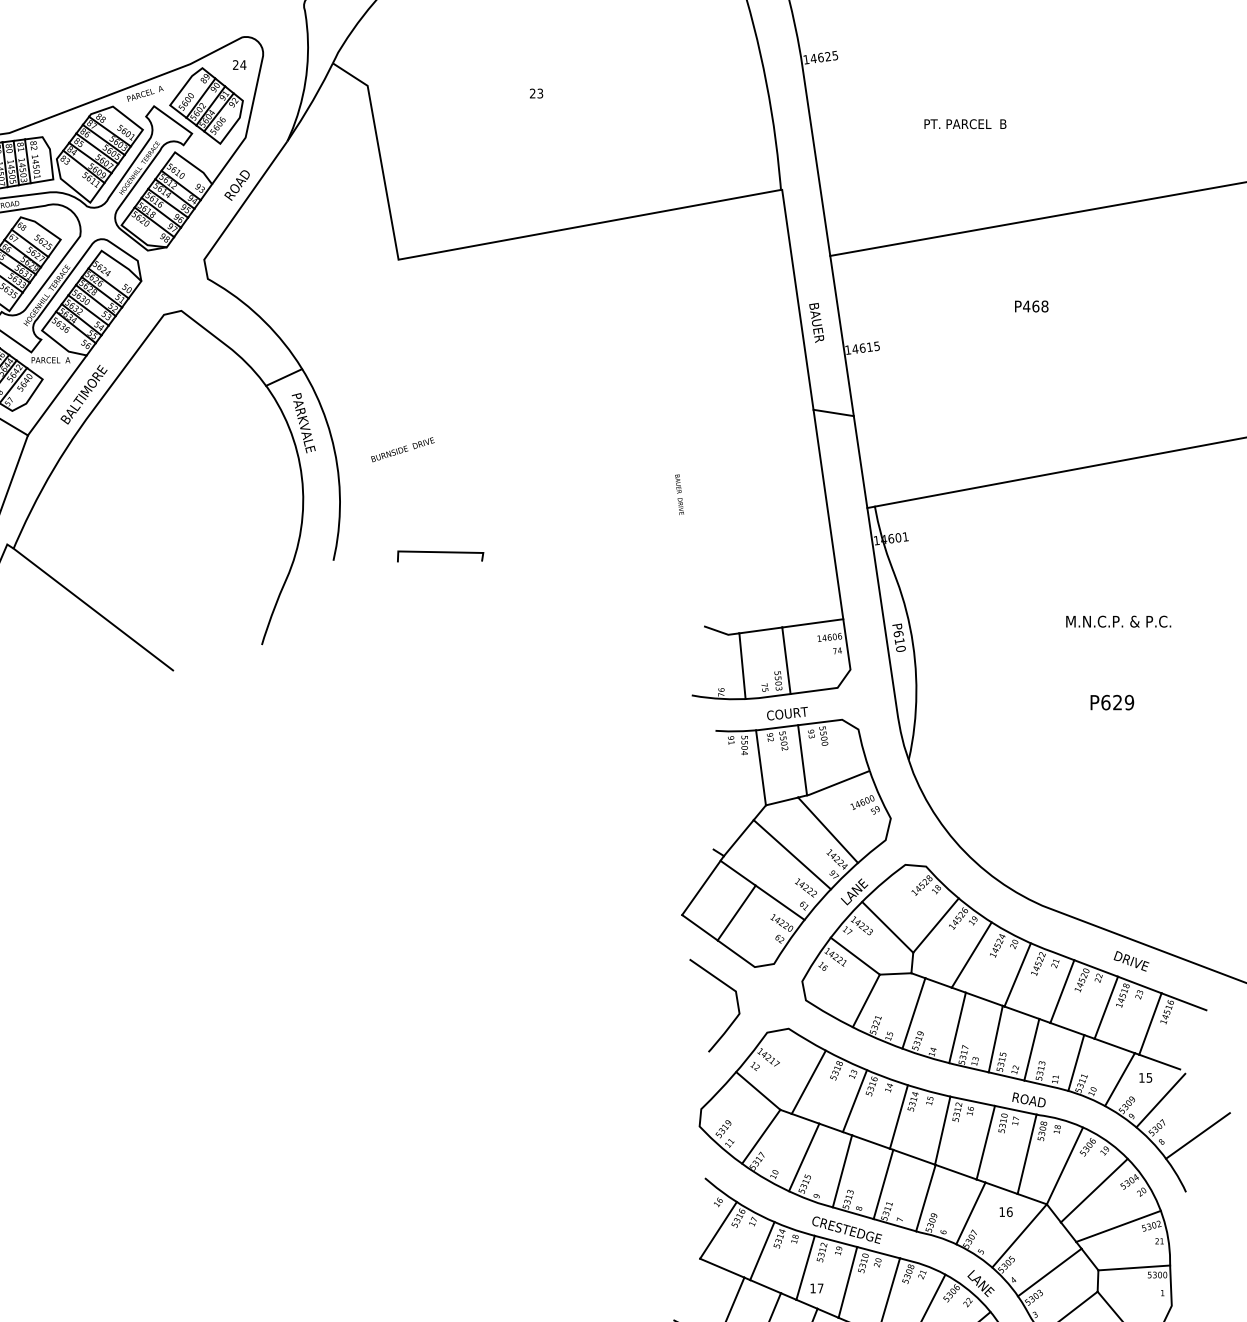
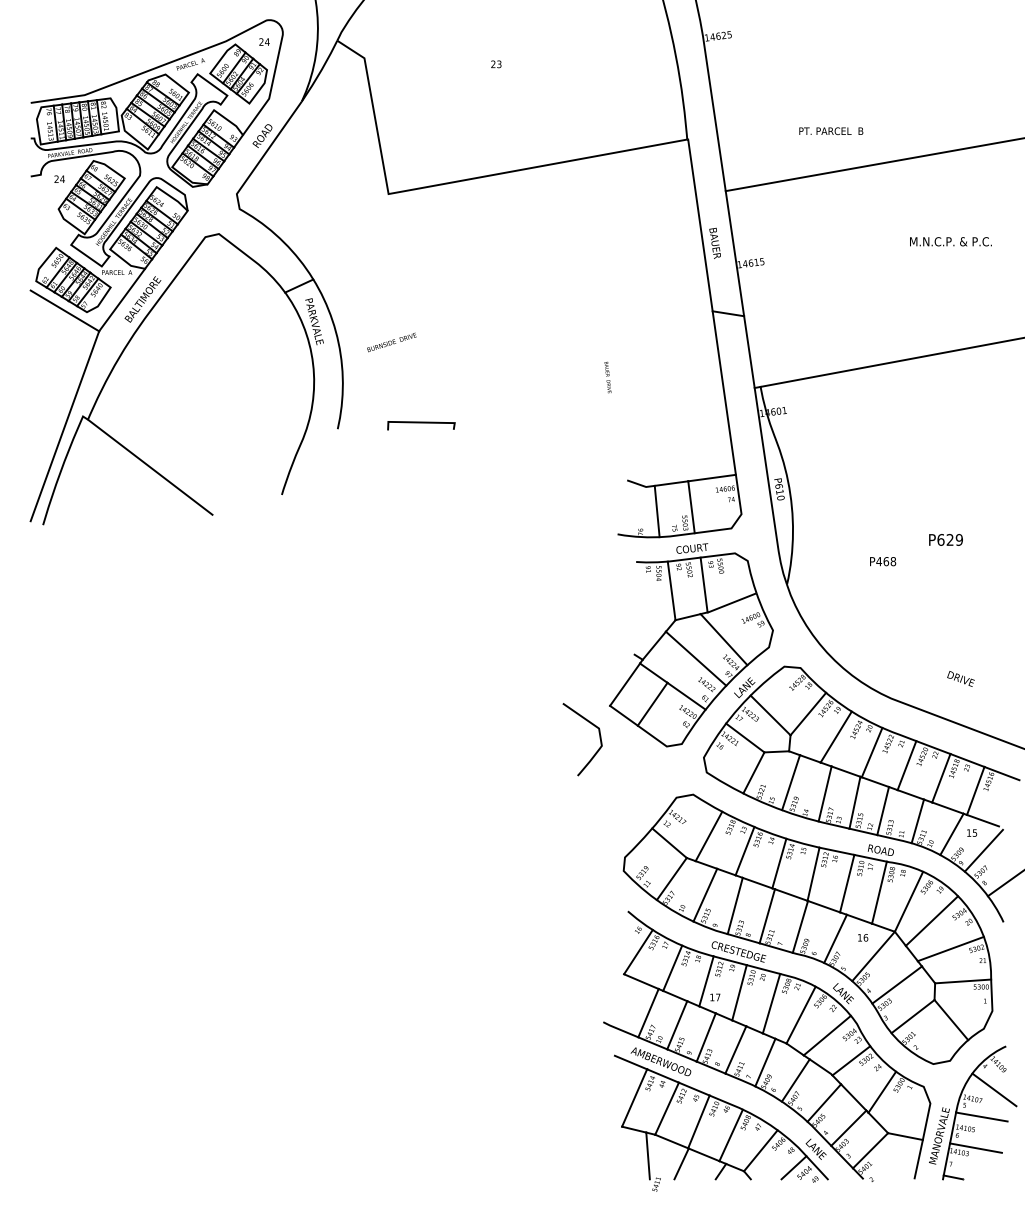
text: (965, 123) -> (831, 130), moved
text: (1032, 306) -> (883, 561), moved
text: (1118, 621) -> (950, 241), moved
text: (1130, 960) -> (960, 678), moved
curve: (736, 1004) -> (599, 738), moved

